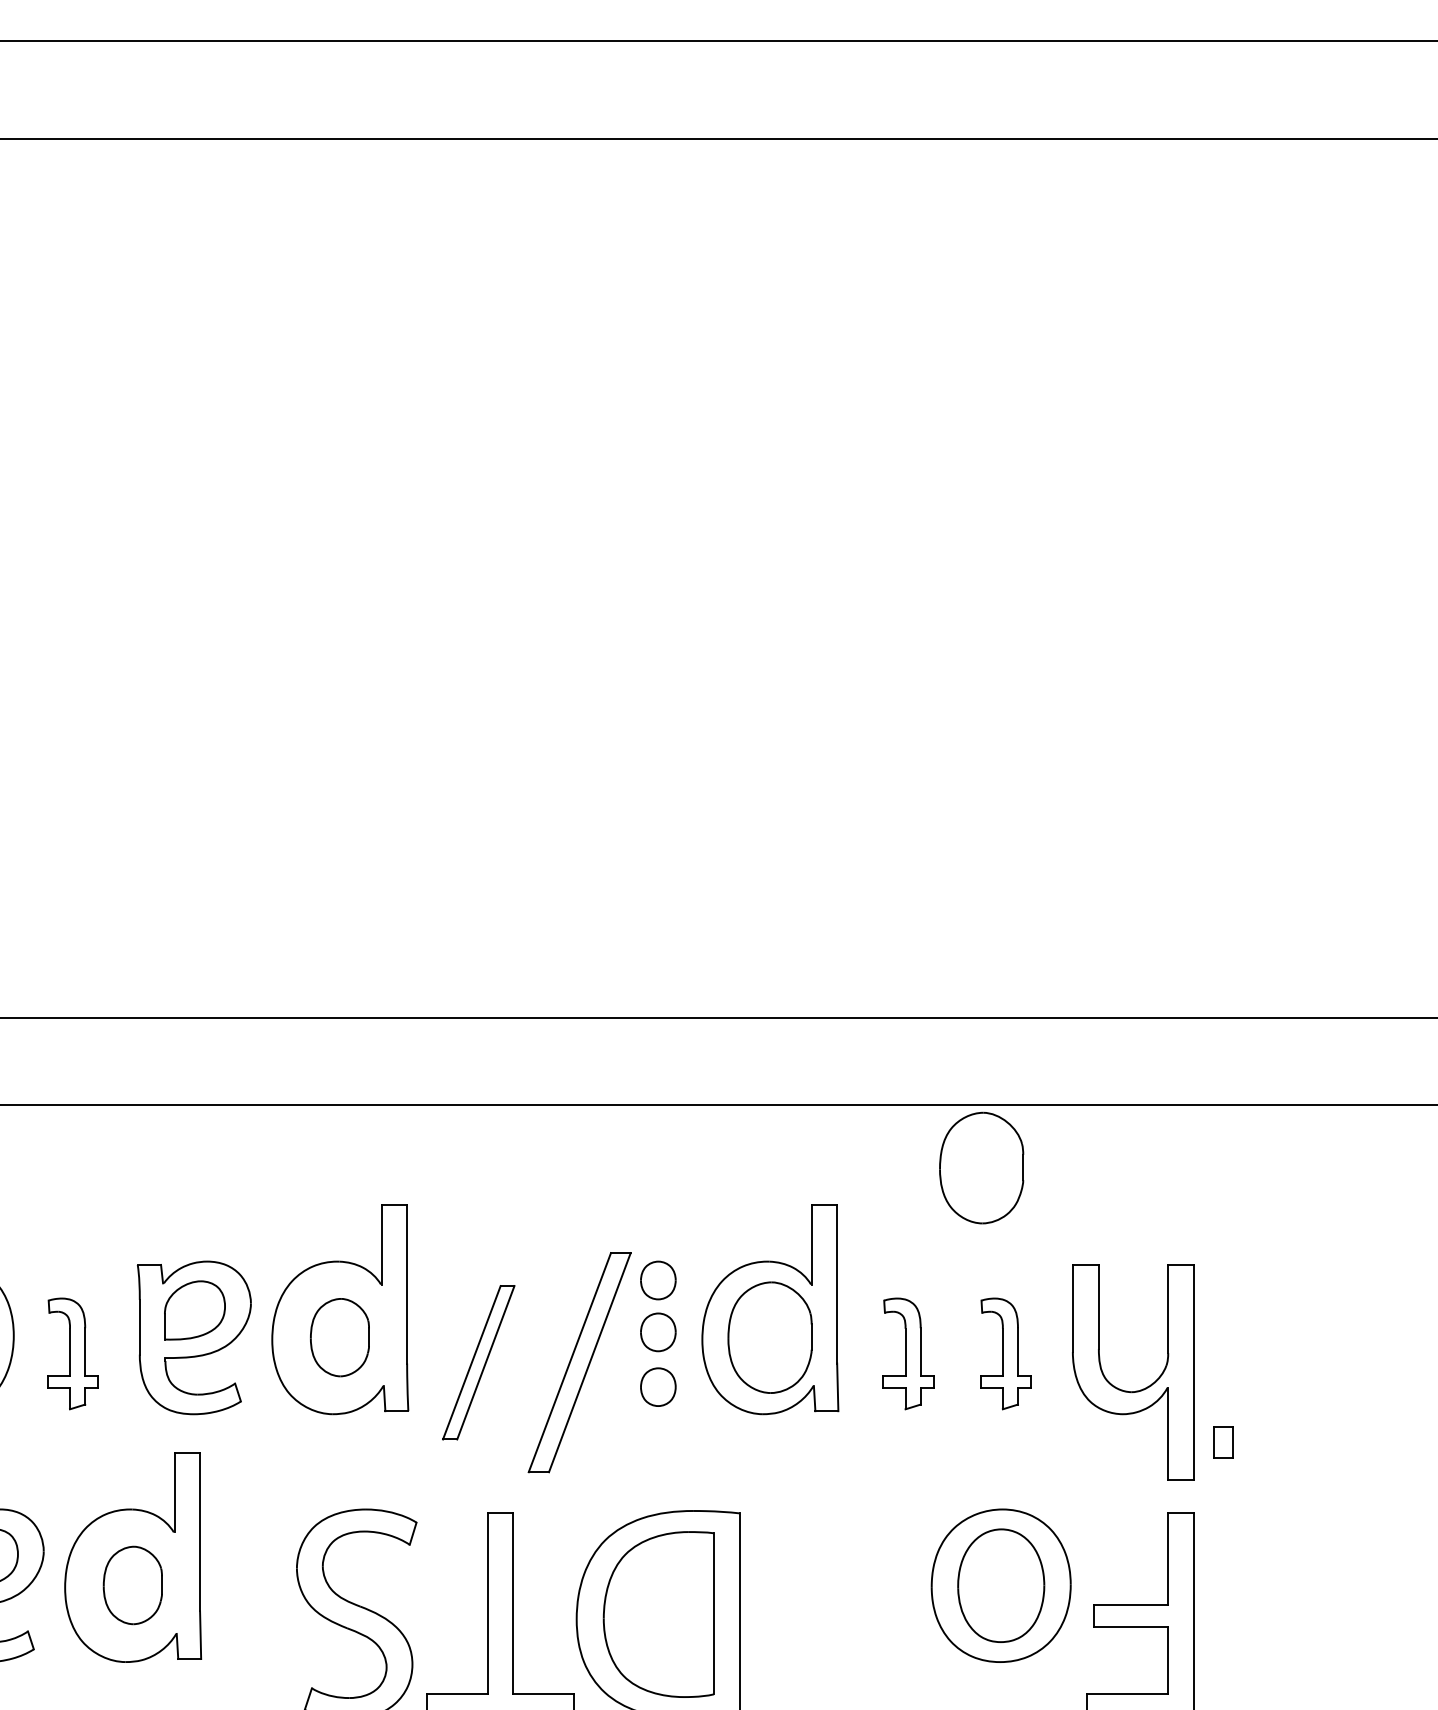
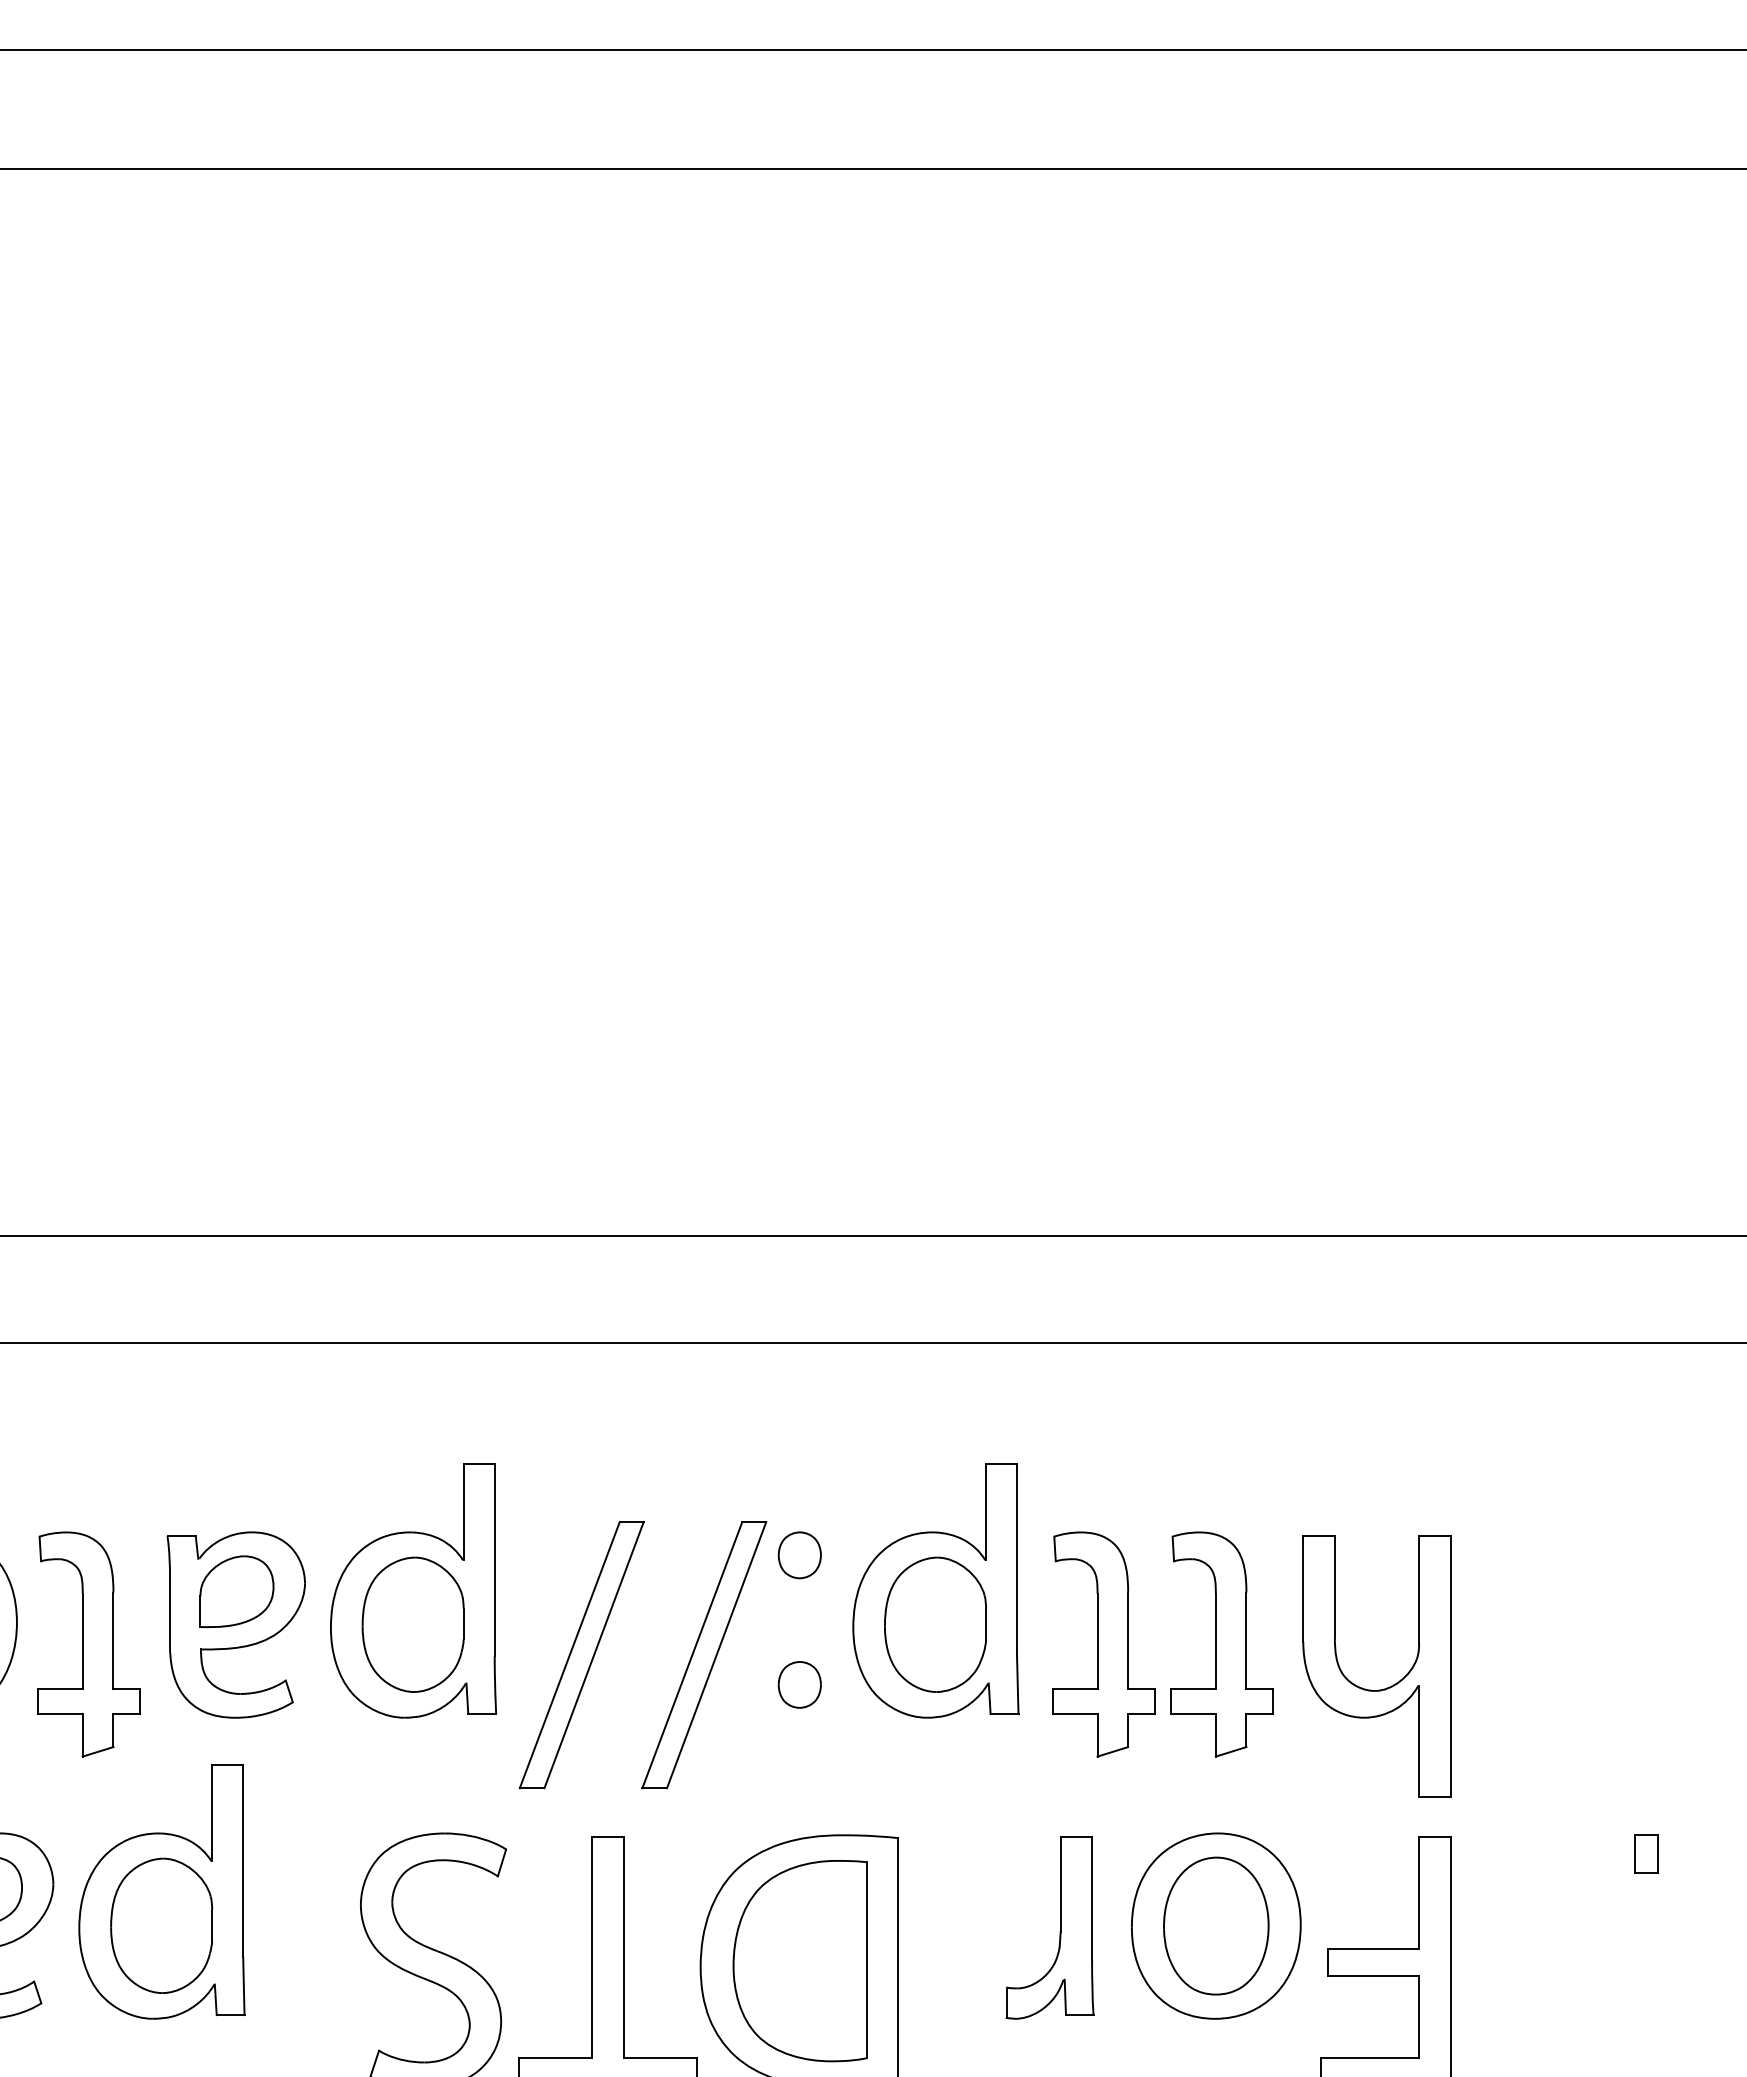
part: (981, 1167) -> (1192, 1418), removed
part: (658, 1332) -> (799, 1618), removed
part: (339, 1337) -> (412, 1624), size x1.43
part: (72, 1353) -> (88, 1644), size x1.67
part: (908, 1353) -> (1103, 1644), size x1.67
part: (1005, 1353) -> (1221, 1644), size x1.67
part: (478, 1362) -> (581, 1655), size x1.43
part: (1222, 1442) -> (1646, 1853), moved
part: (132, 1585) -> (161, 1925), size x1.43
part: (872, 1590) -> (1059, 1931), added

